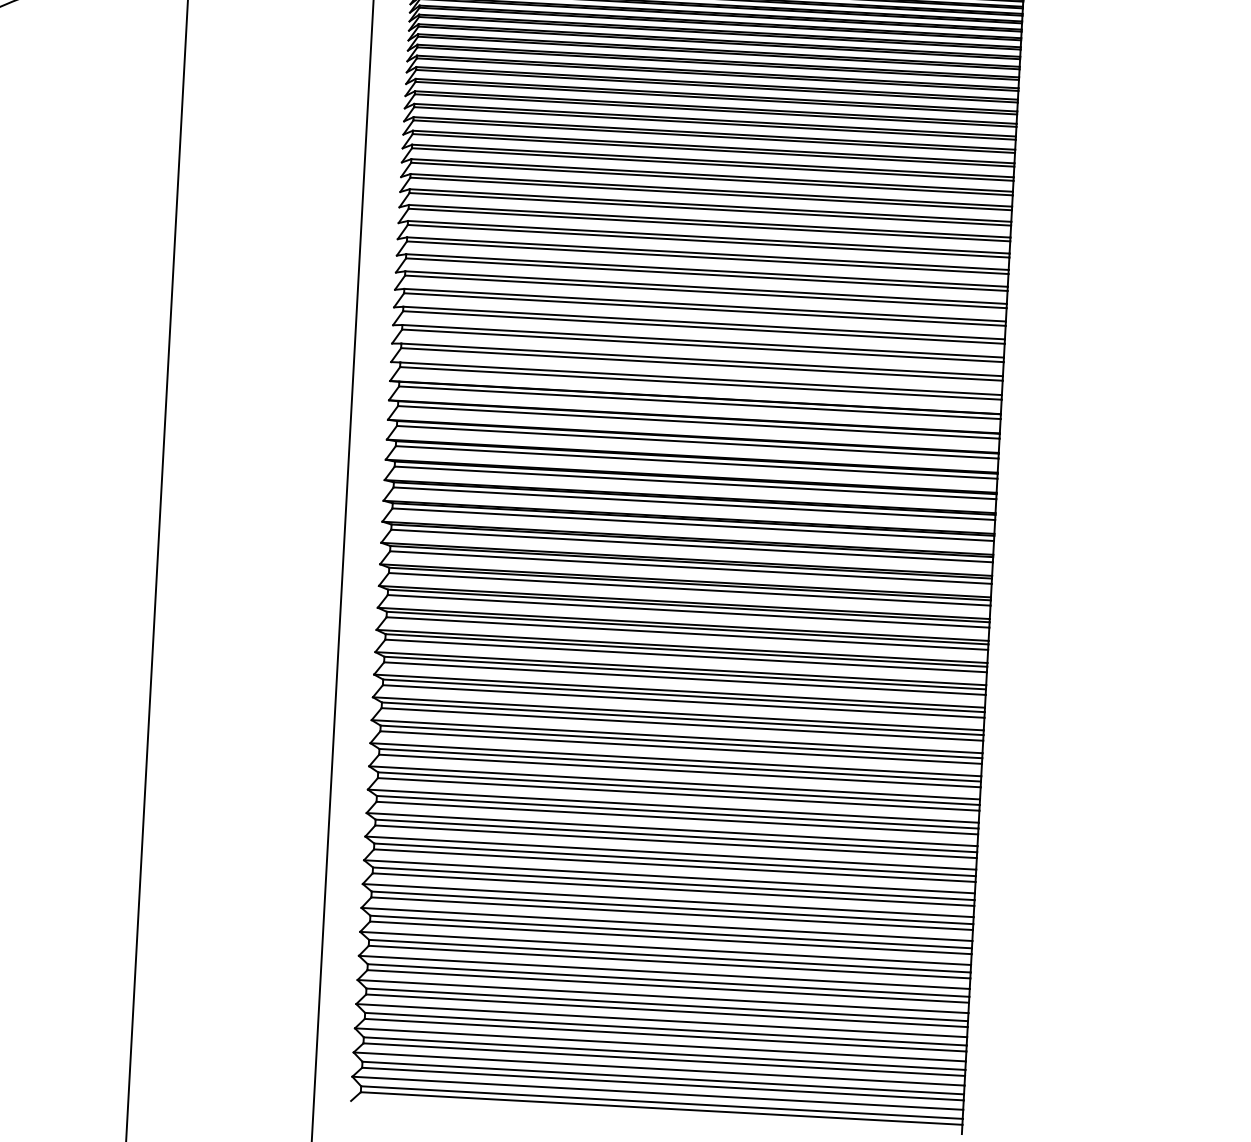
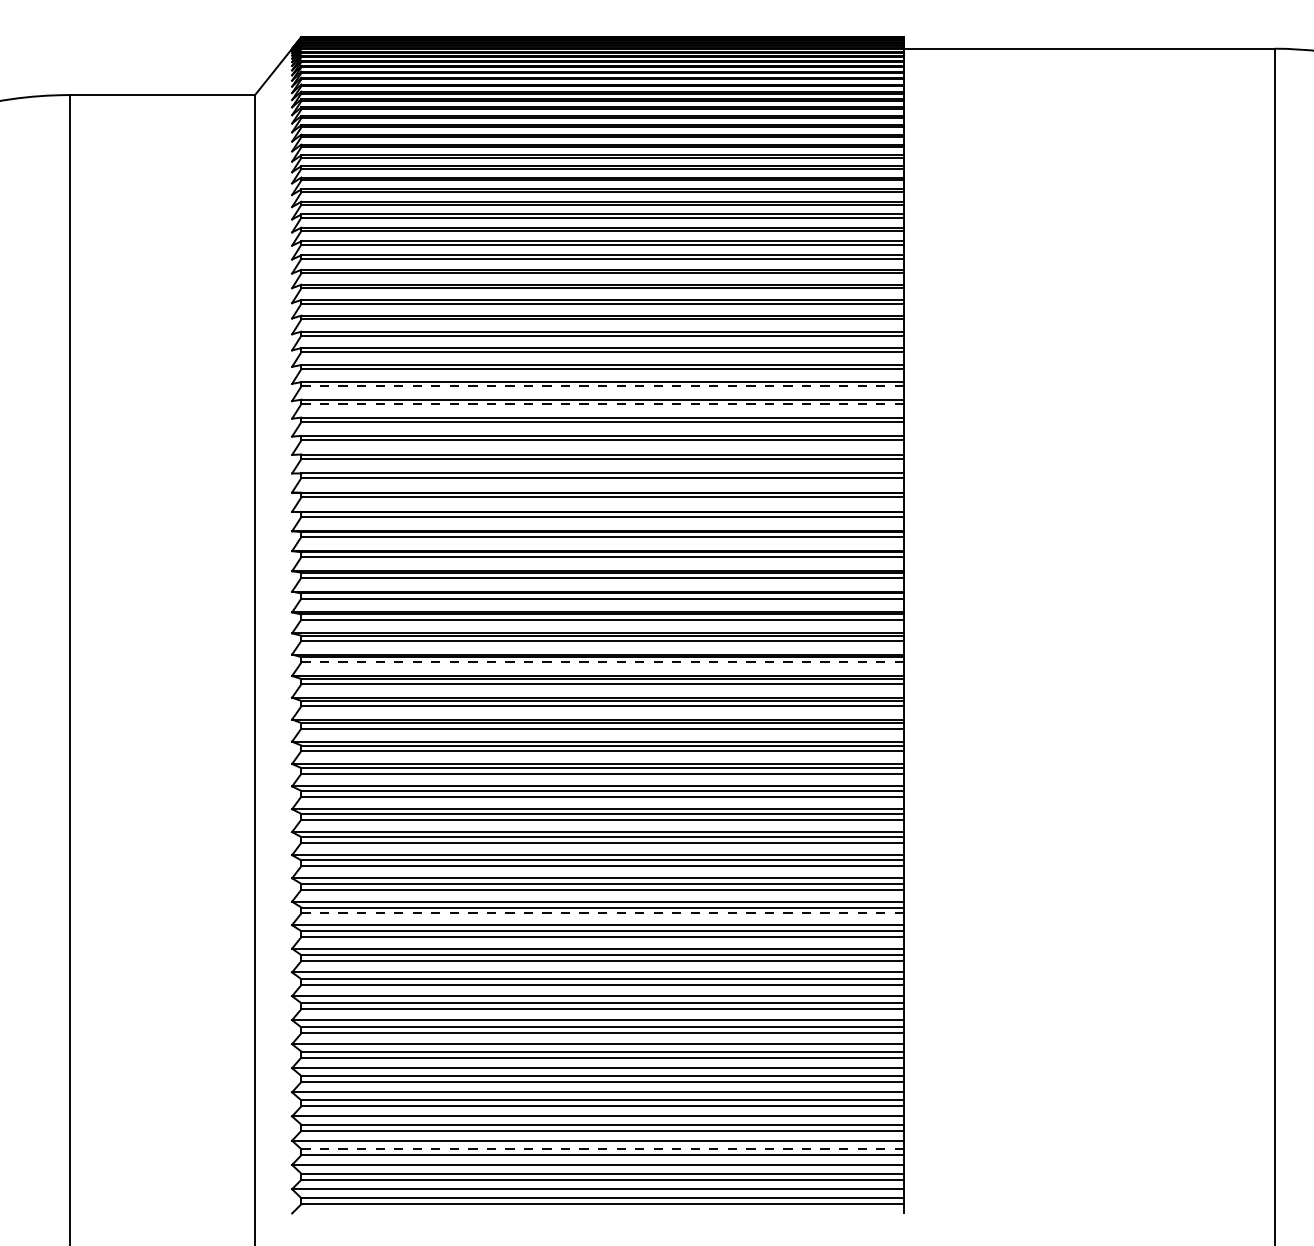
line: (706, 292) -> (603, 386), solid -> dashed
line: (705, 310) -> (603, 404), solid -> dashed
line: (691, 567) -> (603, 662), solid -> dashed
line: (678, 818) -> (603, 913), solid -> dashed
line: (665, 1053) -> (603, 1149), solid -> dashed

